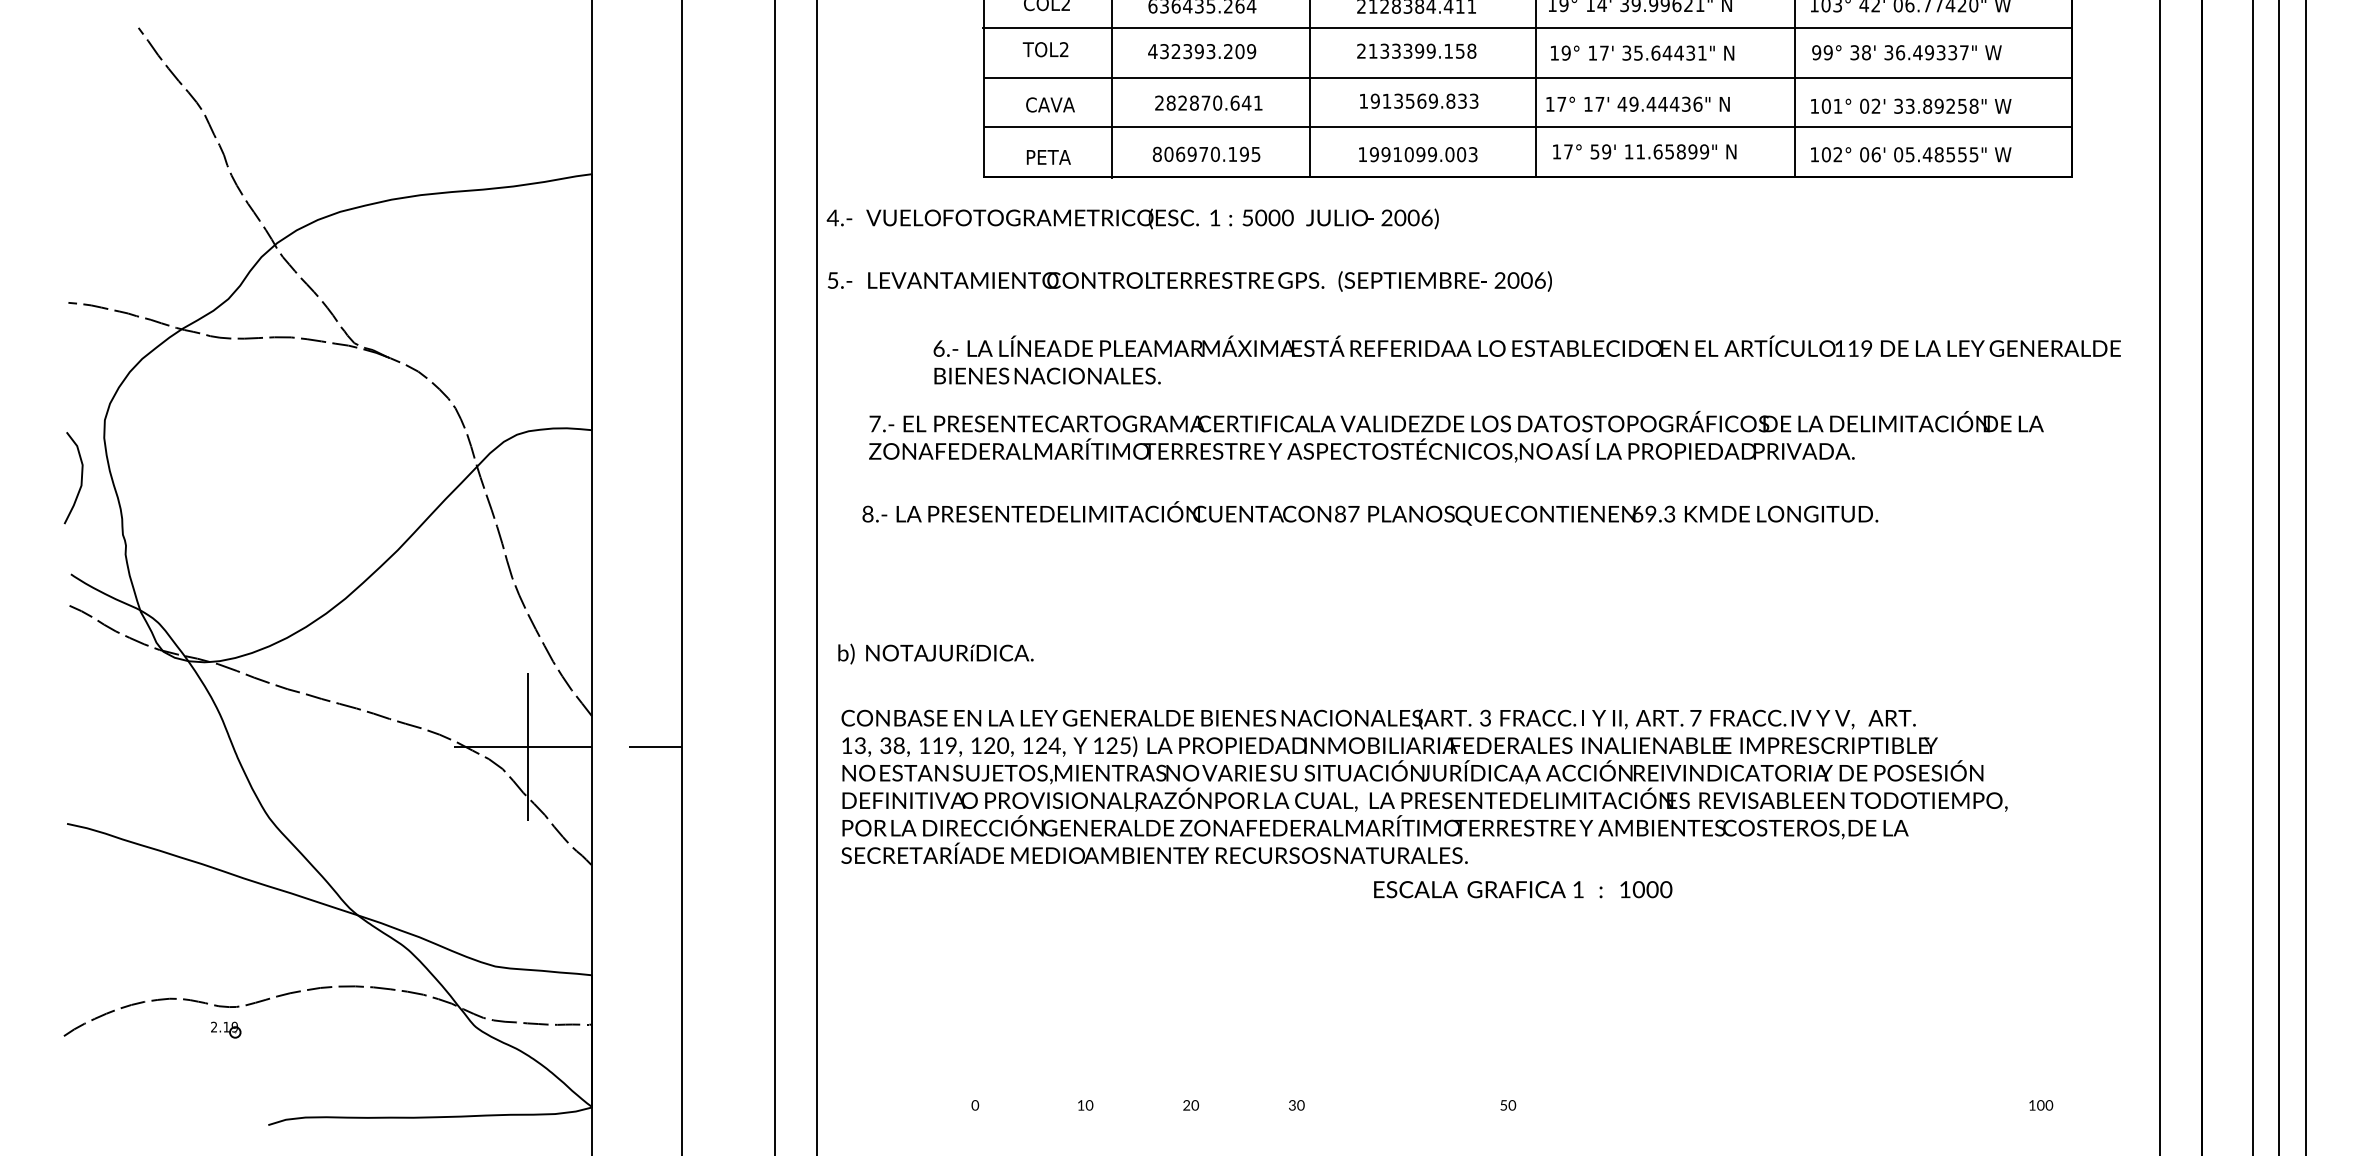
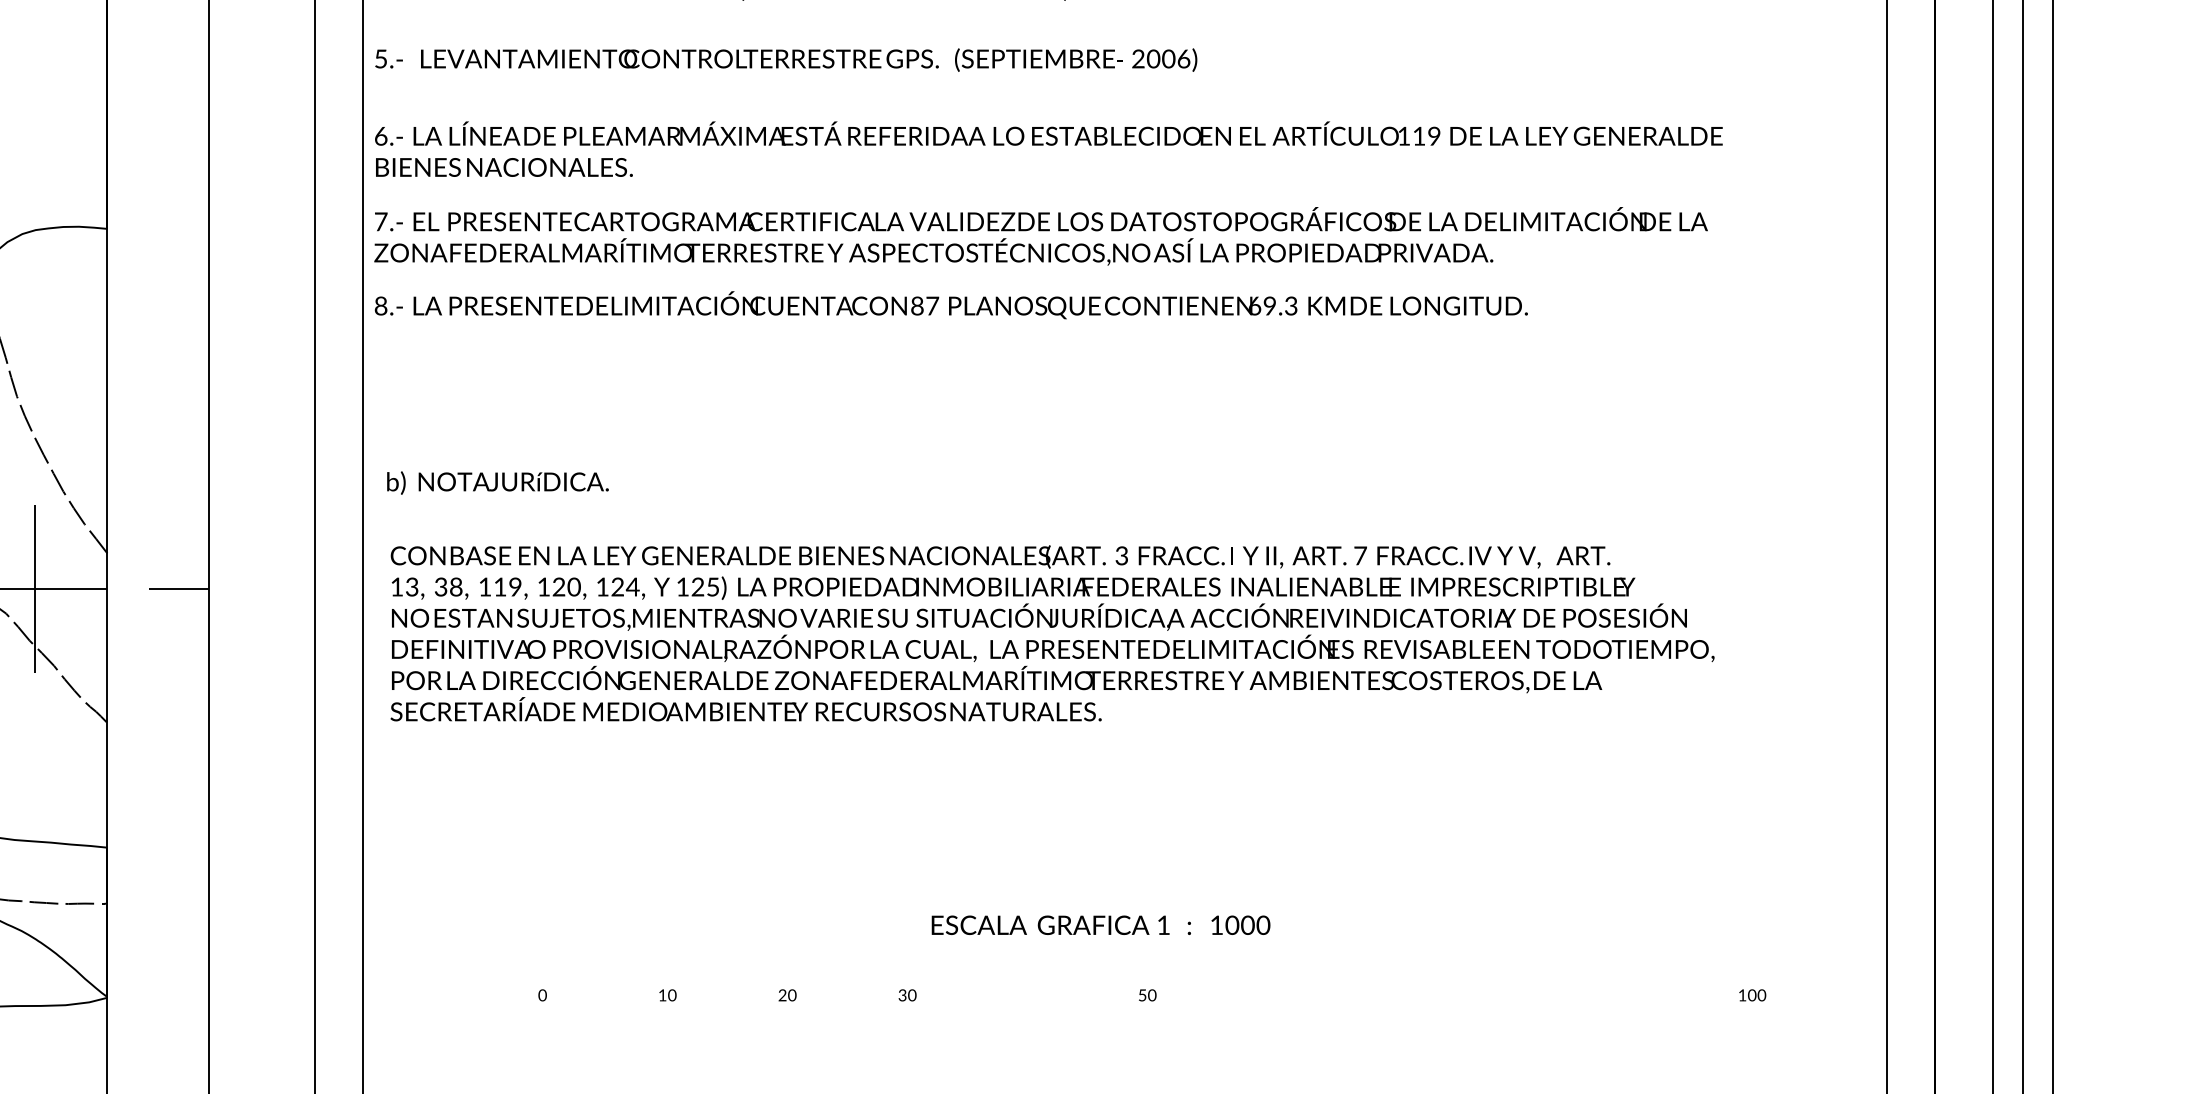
text: (1526, 359) -> (1048, 148), moved
text: (1456, 436) -> (1041, 236), moved
text: (1370, 513) -> (951, 305), moved
text: (1523, 889) -> (1101, 925), moved

